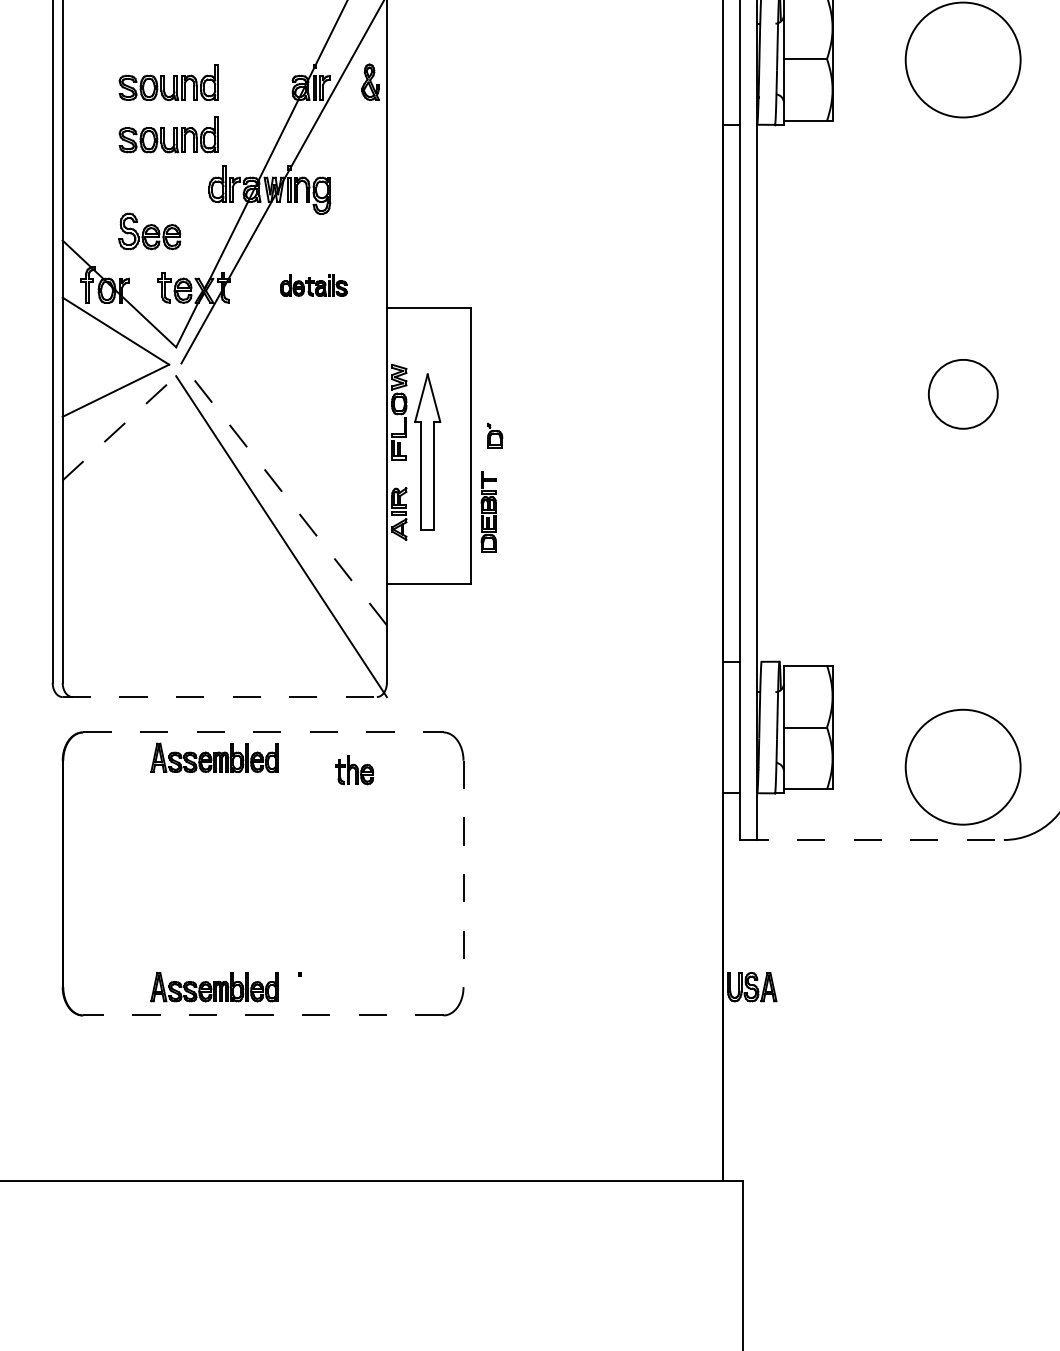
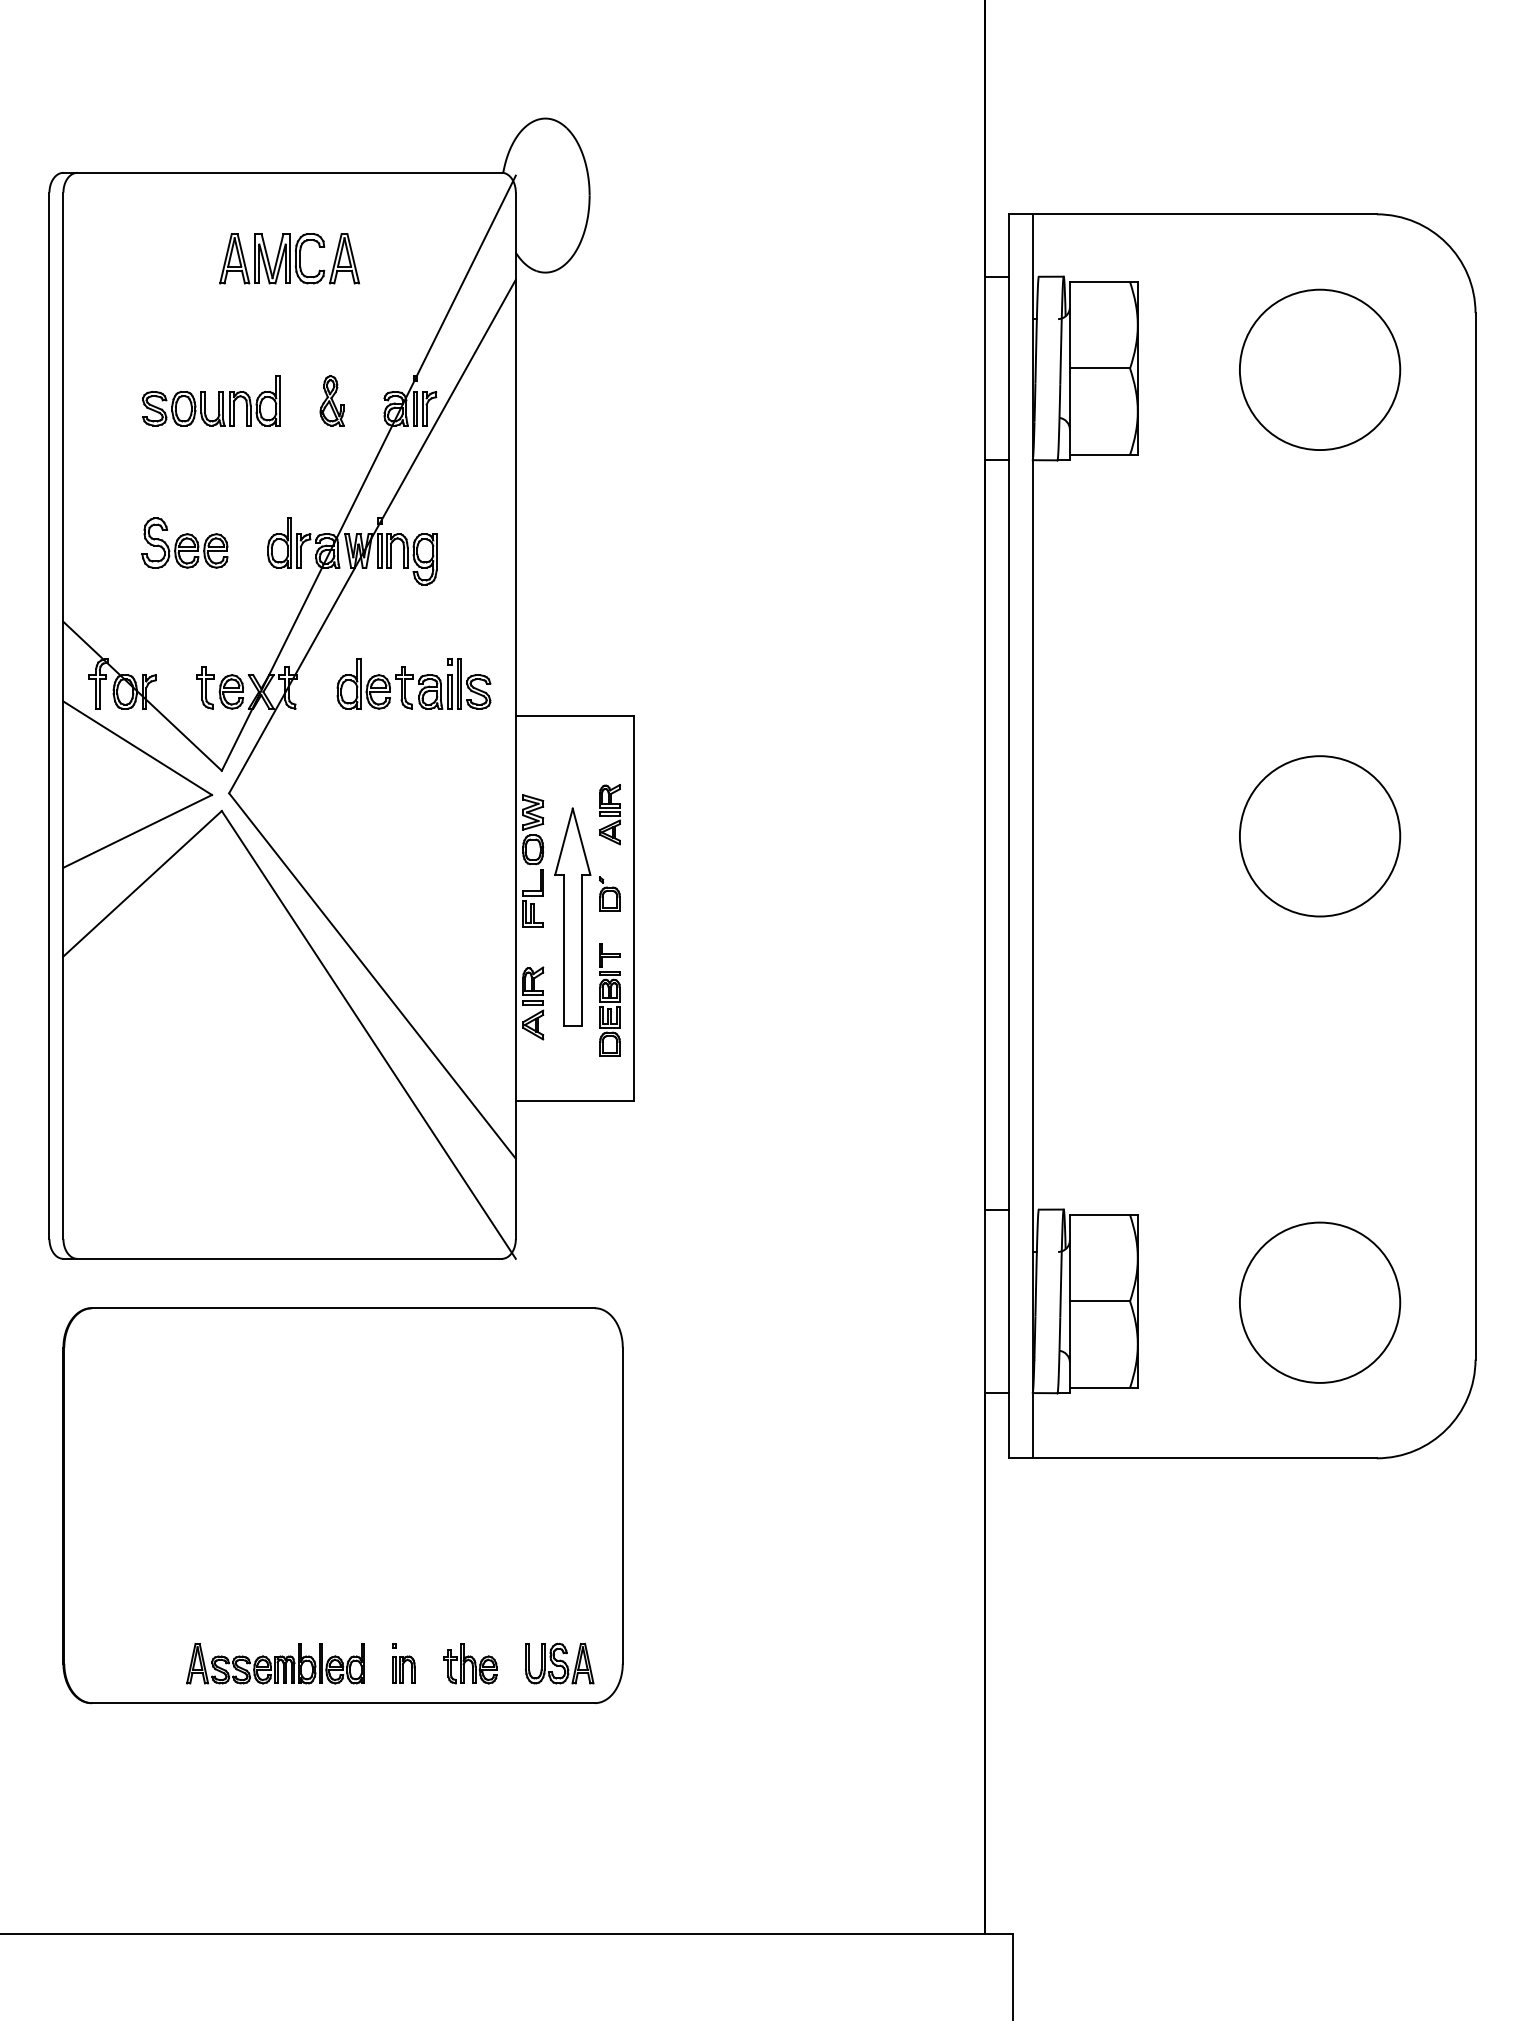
part: (370, 81) -> (331, 400), moved
part: (168, 134) -> (211, 473), removed
part: (149, 231) -> (184, 542), moved
part: (313, 284) -> (413, 683), size x1.67
part: (453, 378) -> (609, 814), added
circle: (963, 394) -> (1320, 836), size x1.67
line: (119, 428) -> (142, 883), dashed -> solid
part: (494, 435) -> (609, 893), moved
line: (284, 494) -> (372, 975), dashed -> solid
part: (488, 511) -> (609, 999), moved
line: (220, 696) -> (283, 1258), dashed -> solid
line: (264, 732) -> (344, 1308), dashed -> solid
part: (214, 757) -> (275, 1343), removed
circle: (963, 767) -> (1320, 1302), moved
part: (354, 769) -> (470, 1663), moved
line: (871, 840) -> (1192, 1458), dashed -> solid
line: (463, 873) -> (622, 1505), dashed -> solid
part: (752, 987) -> (559, 1663), moved
part: (306, 991) -> (403, 1669), added
line: (263, 1015) -> (343, 1703), dashed -> solid

